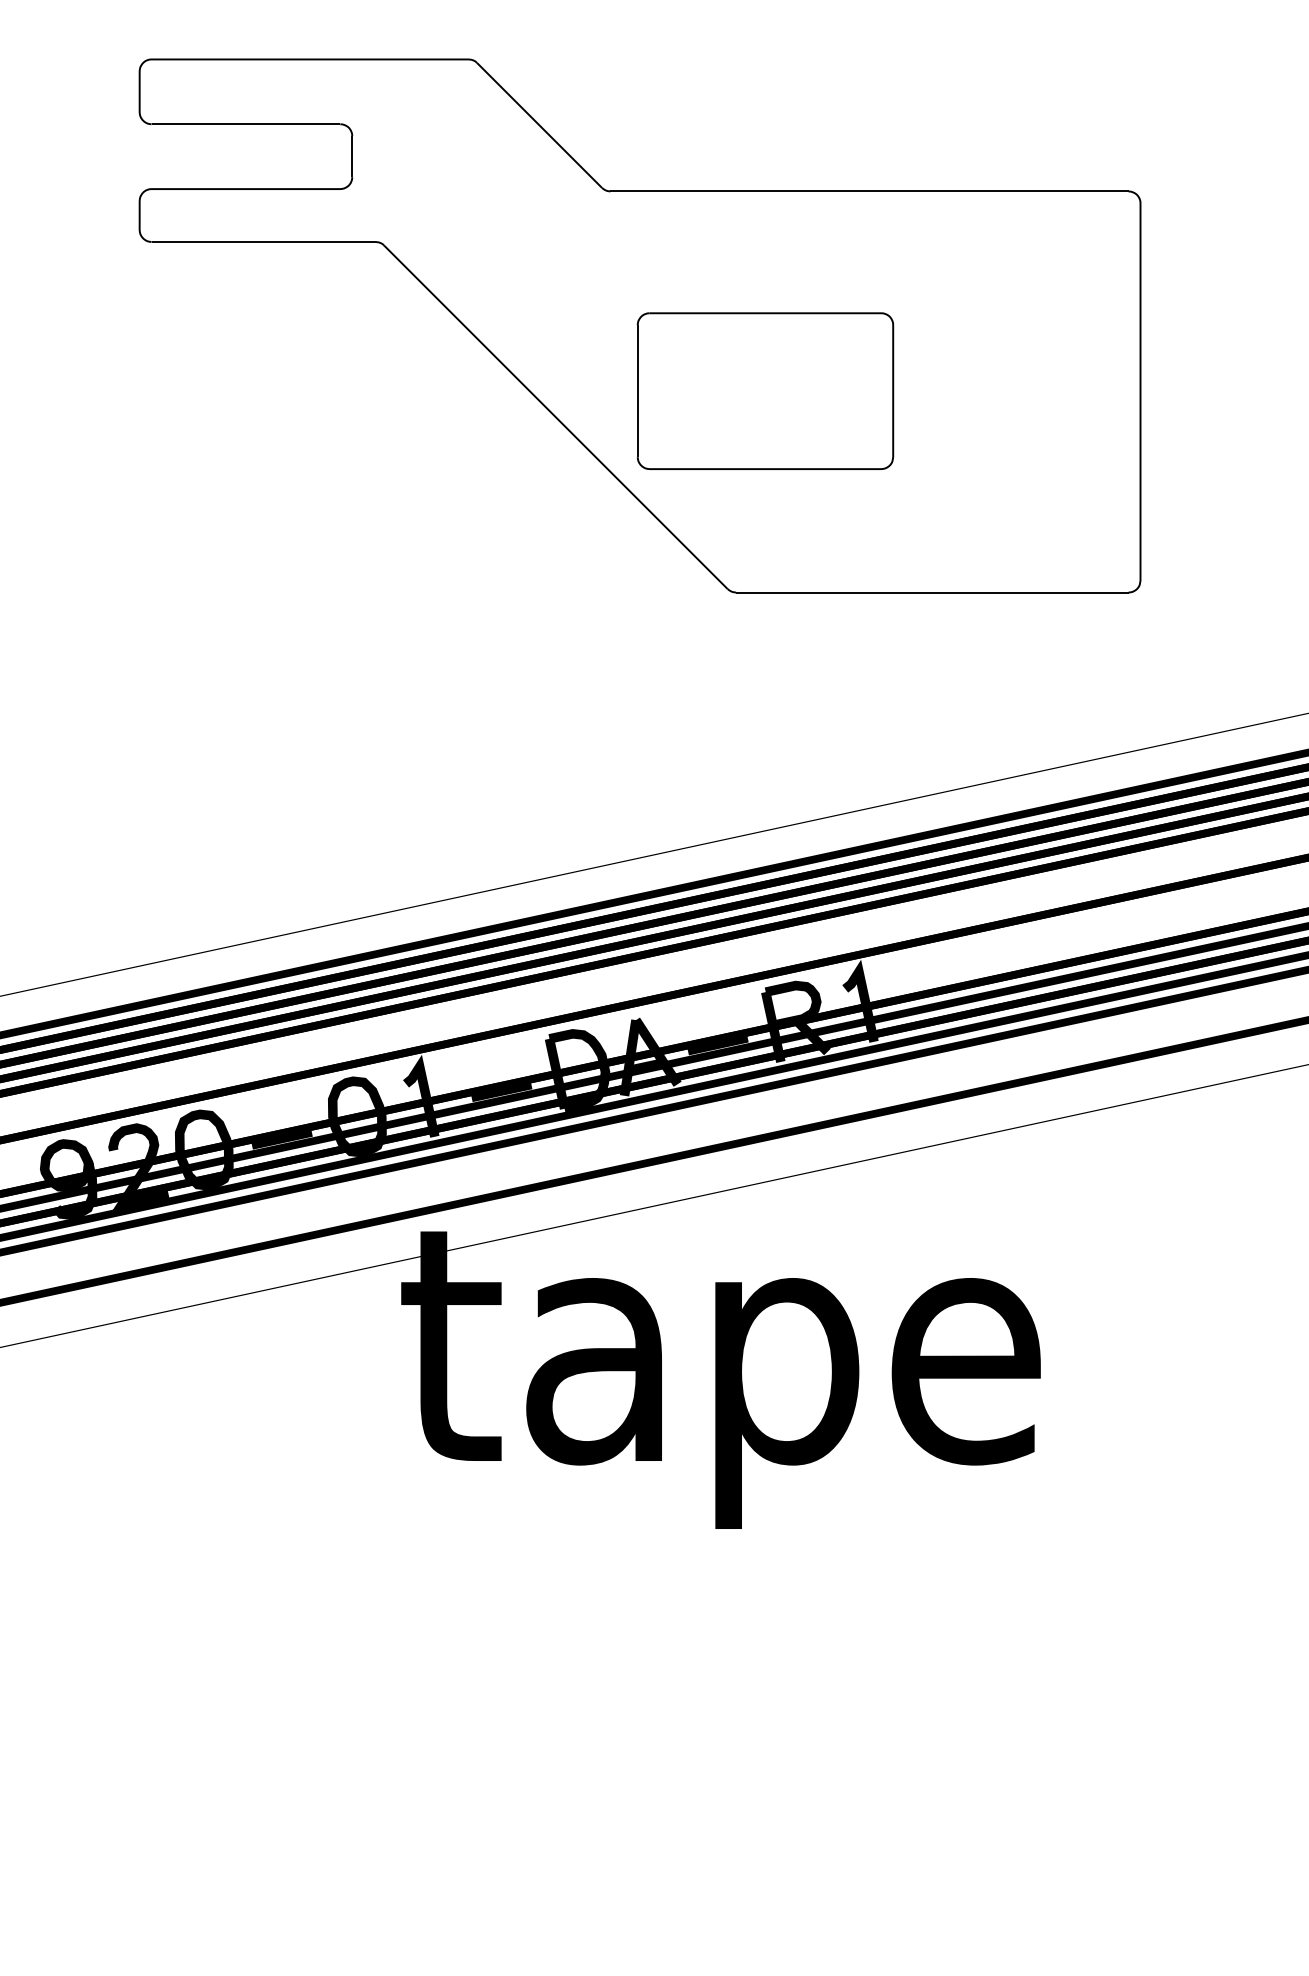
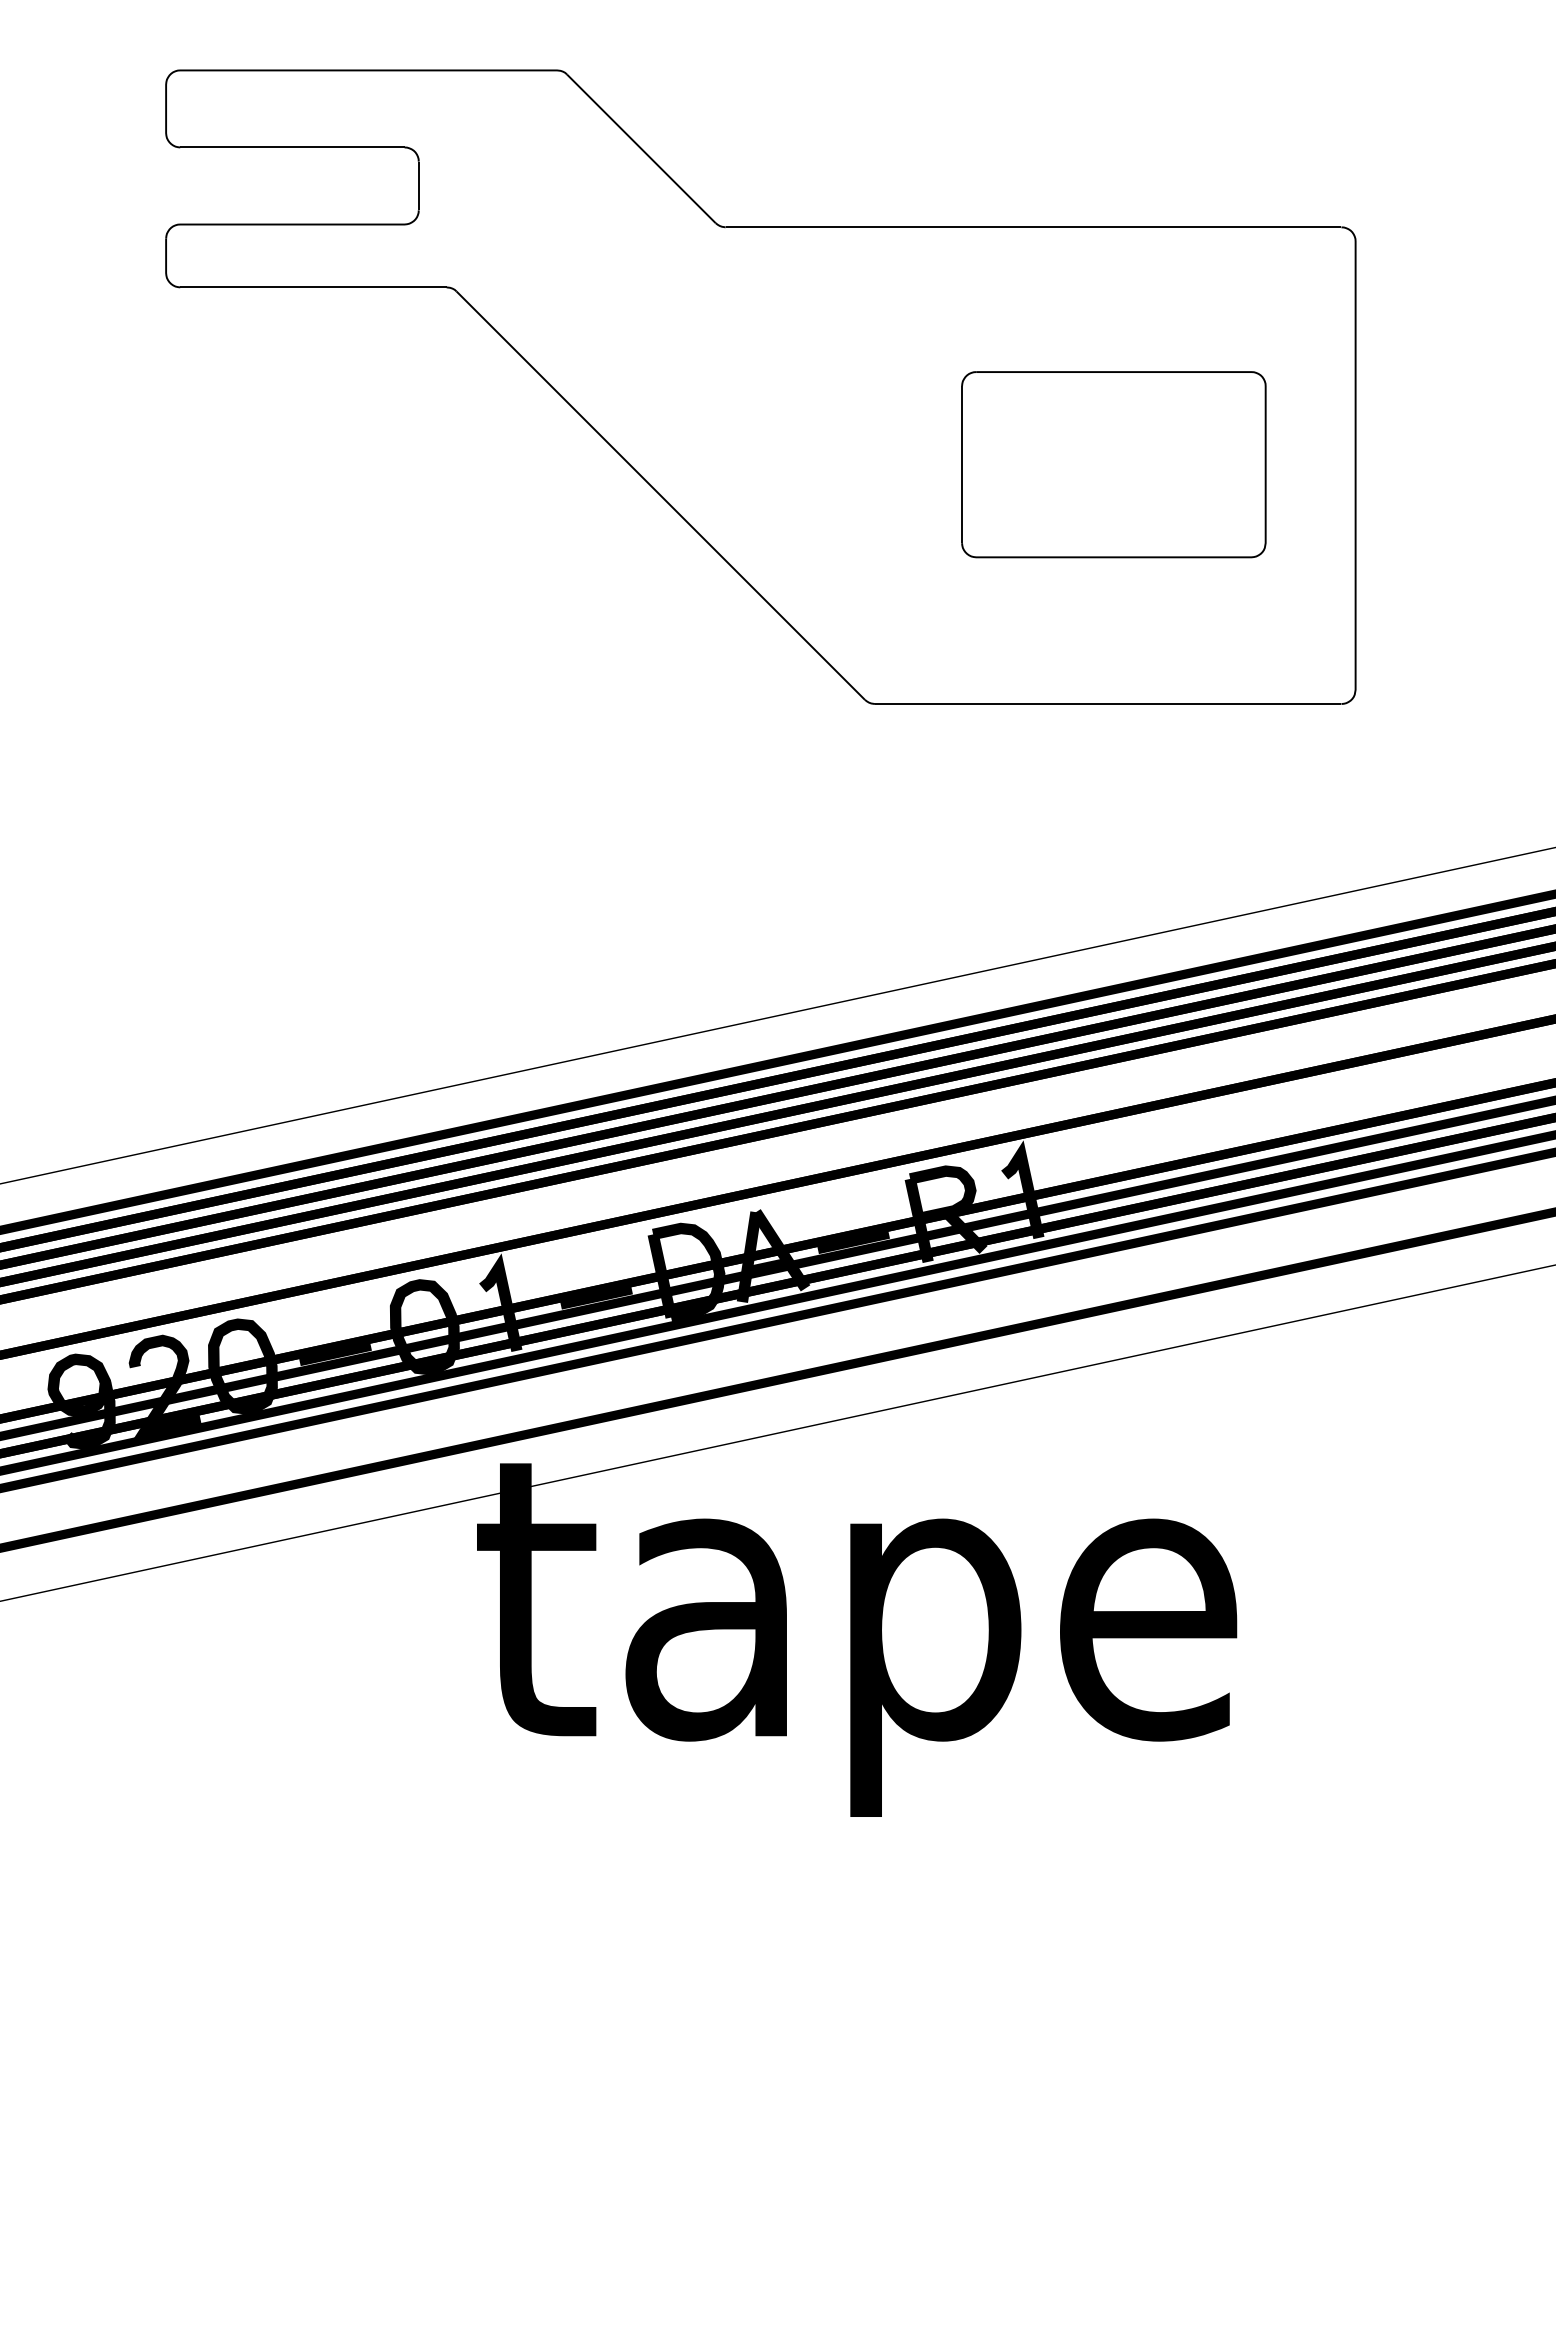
part: (765, 391) -> (1113, 464), moved

